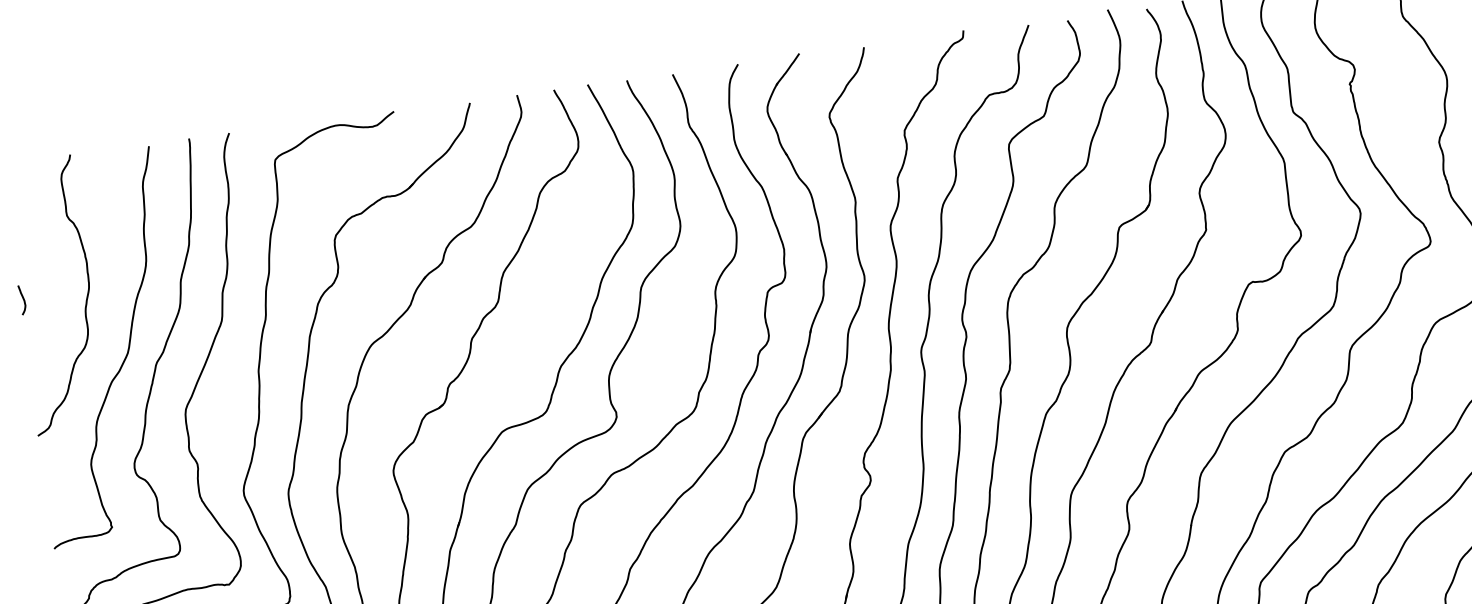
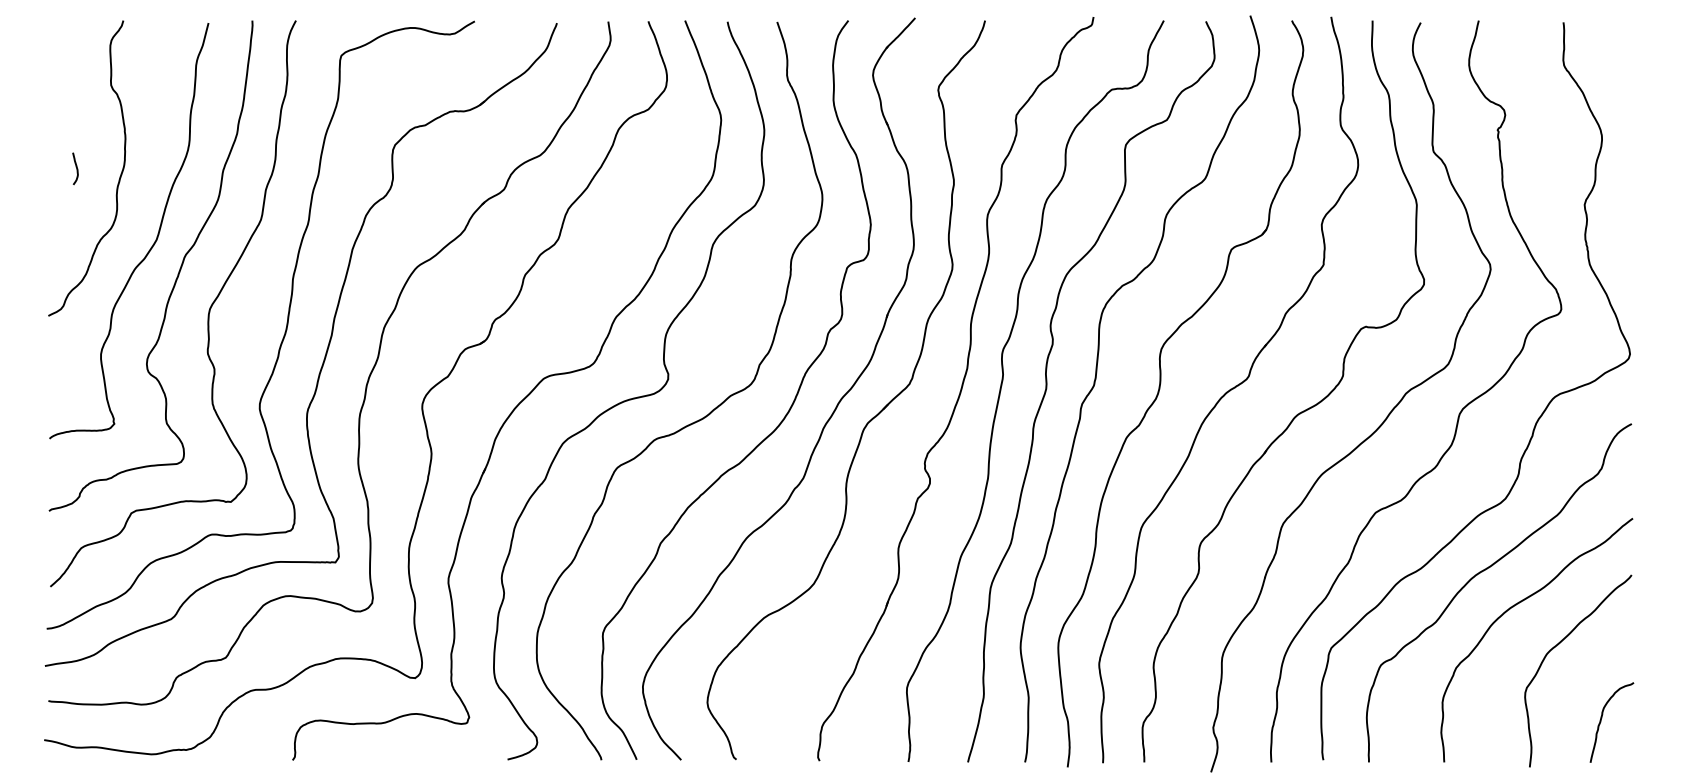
curve: (22, 298) -> (75, 167), moved

